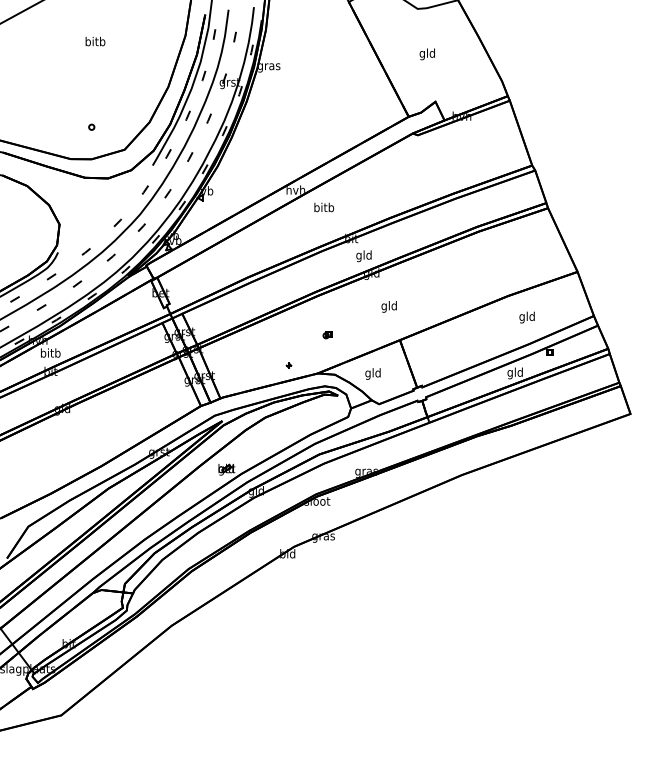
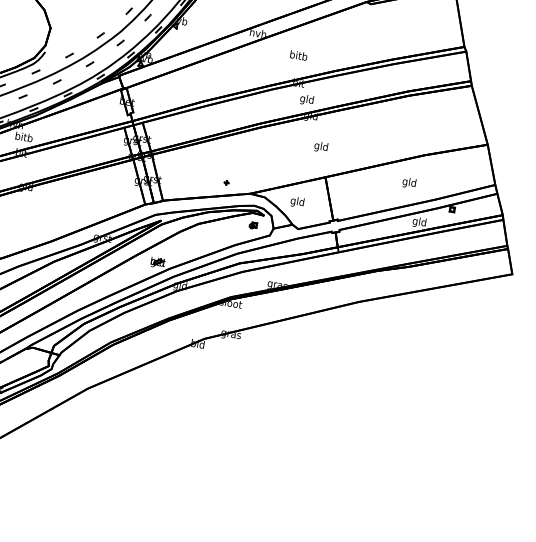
text: (324, 207) -> (299, 55), moved
text: (526, 317) -> (408, 182), moved
part: (327, 335) -> (253, 226), moved

